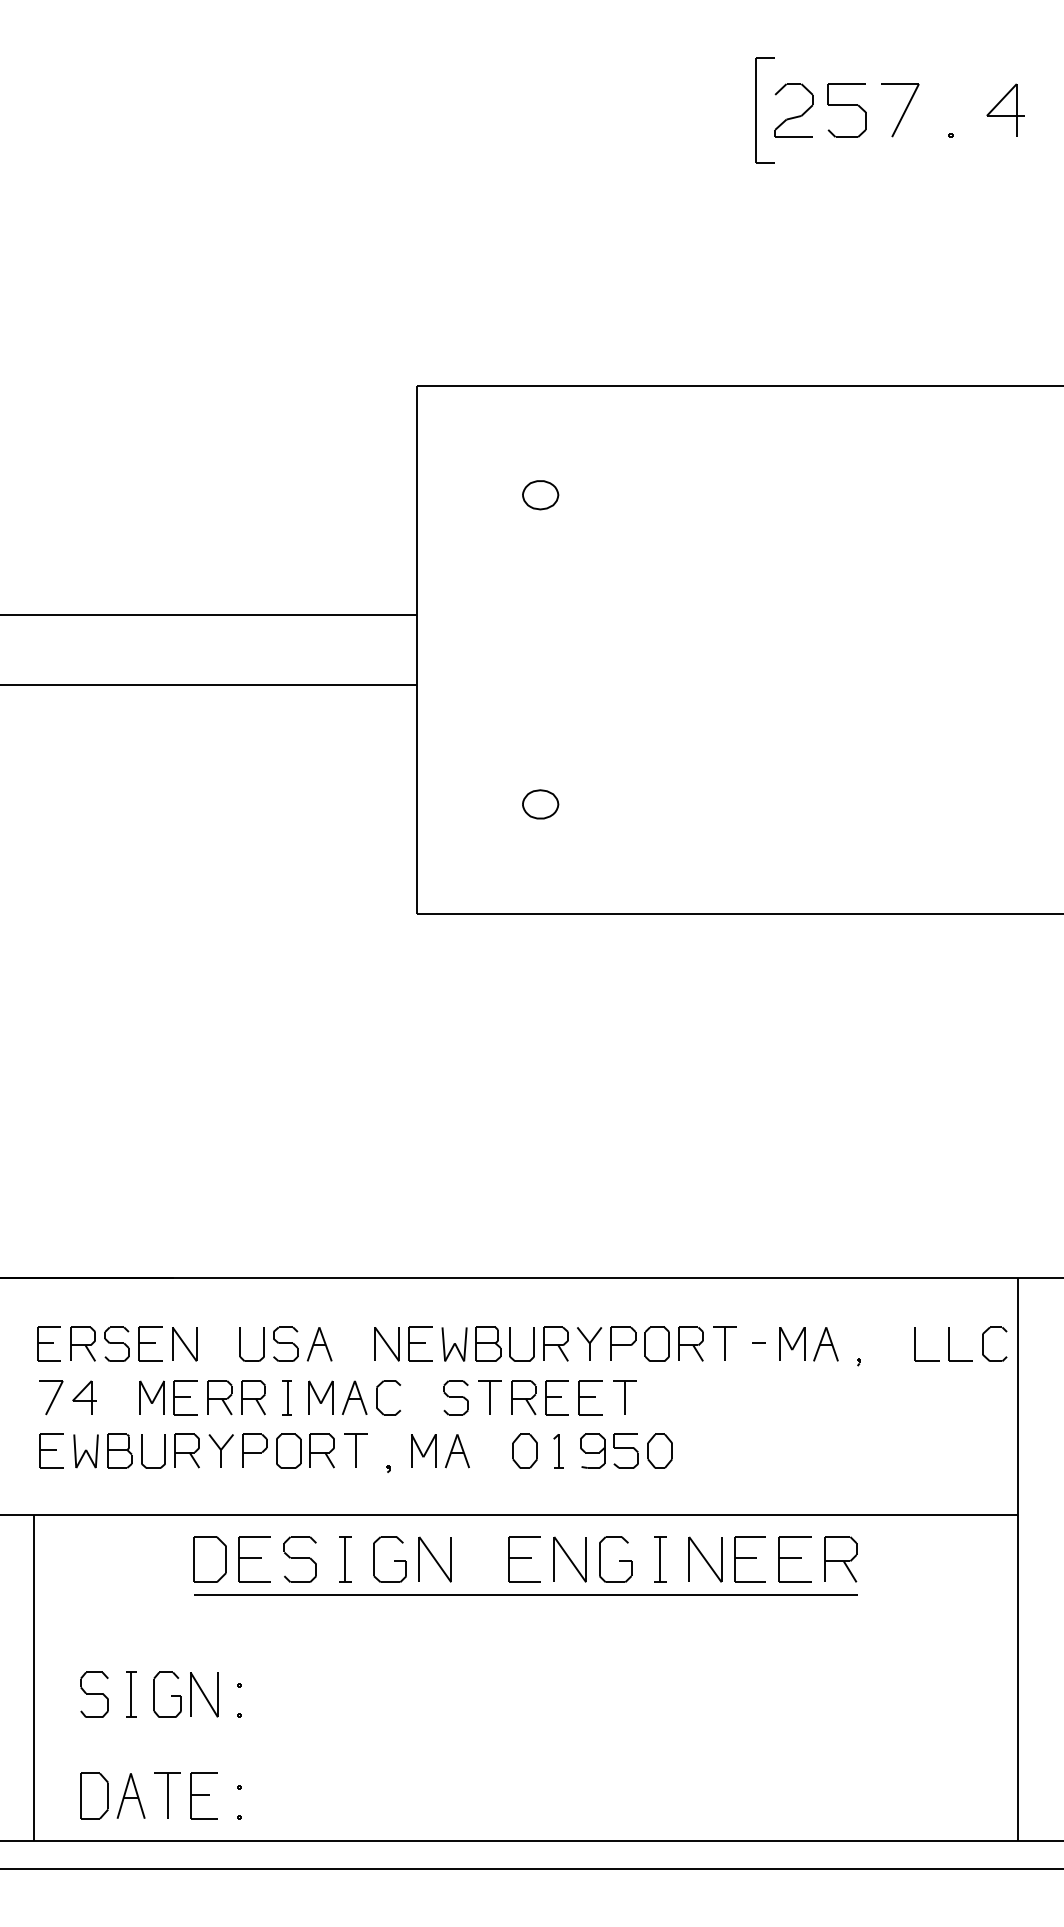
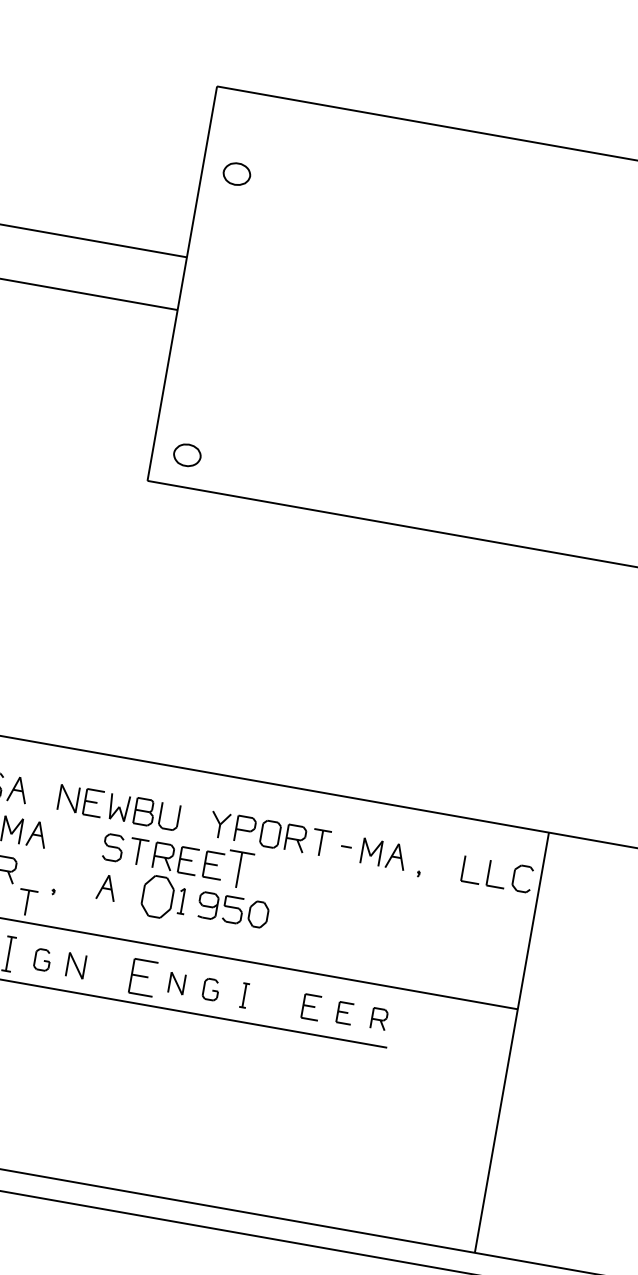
part: (540, 495) -> (236, 174), moved
part: (540, 804) -> (187, 455), moved
part: (555, 1343) -> (194, 820), removed
part: (377, 1397) -> (54, 837), removed
part: (624, 1397) -> (239, 869), size x1.4
part: (355, 1450) -> (26, 902), moved
part: (423, 1450) -> (81, 882), removed
part: (524, 1450) -> (157, 896), size x1.6
part: (389, 1559) -> (42, 959), size x0.6
part: (434, 1559) -> (75, 965), size x0.7
part: (569, 1559) -> (176, 983), size x0.6
part: (615, 1559) -> (210, 989), size x0.6
part: (660, 1559) -> (244, 995), size x0.7
part: (705, 1559) -> (278, 1001), removed
part: (749, 1559) -> (311, 1007), size x0.7
part: (794, 1559) -> (344, 1013), size x0.6
part: (840, 1559) -> (379, 1019), size x0.6

